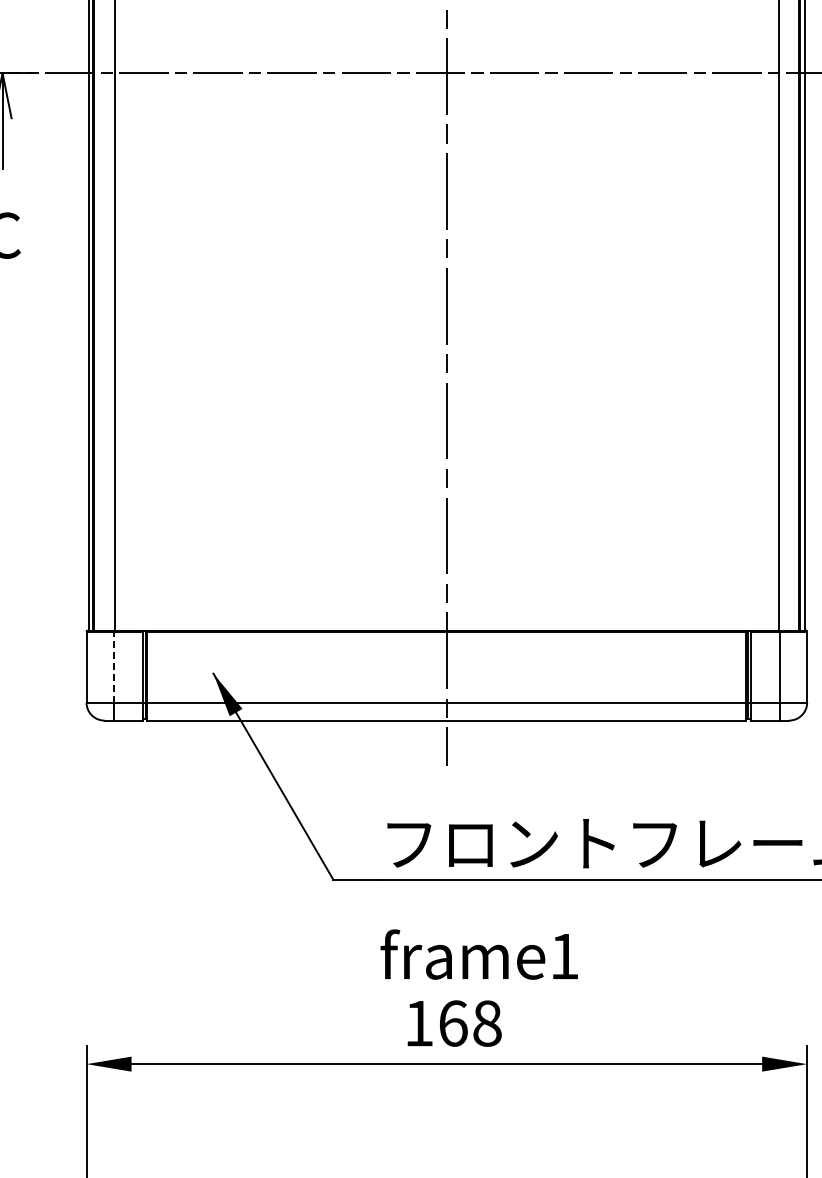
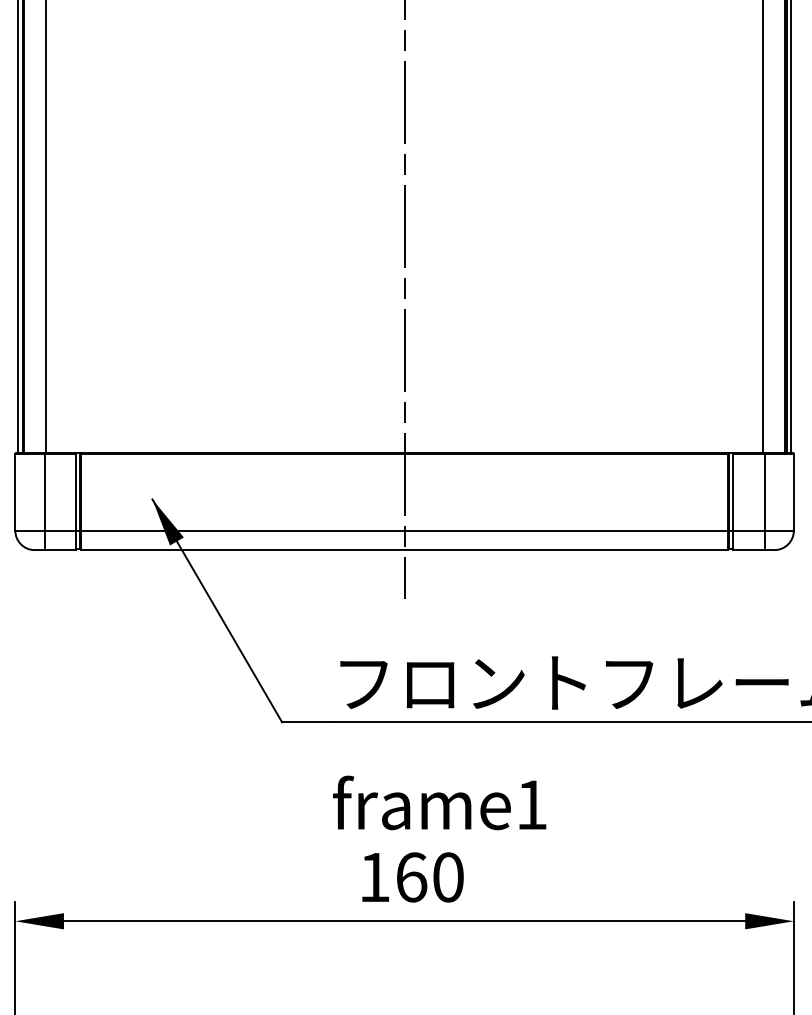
line: (113, 666) -> (44, 491), dashed -> solid
text: (487, 1023) -> (448, 877), 168 -> 160

